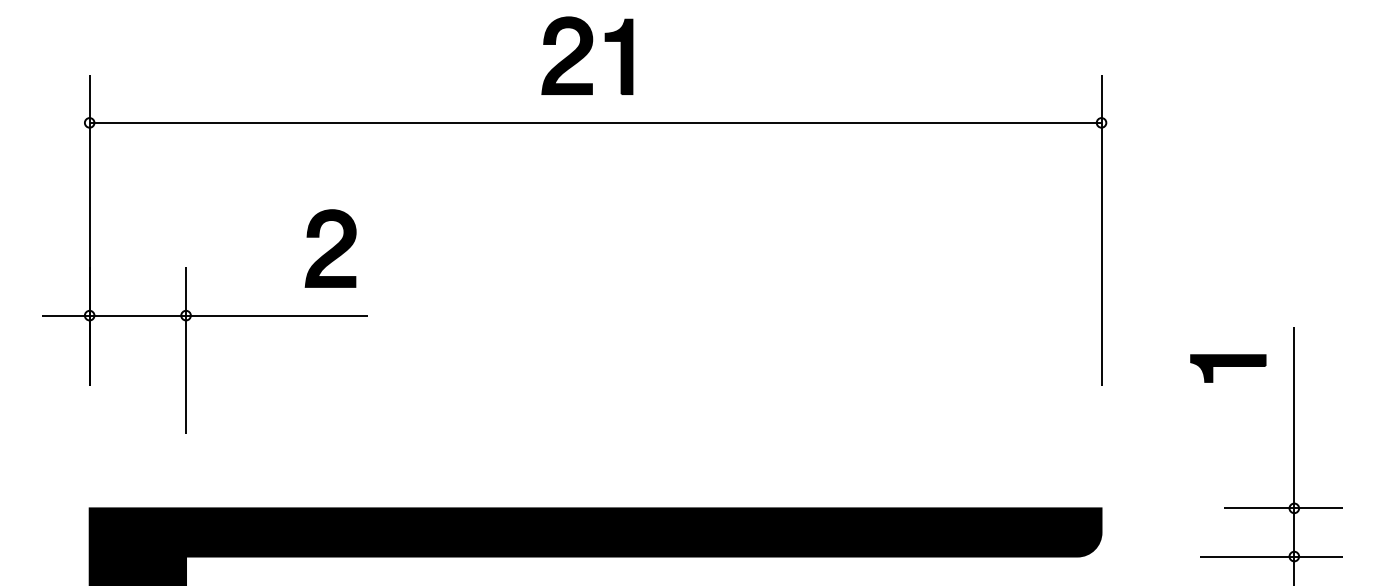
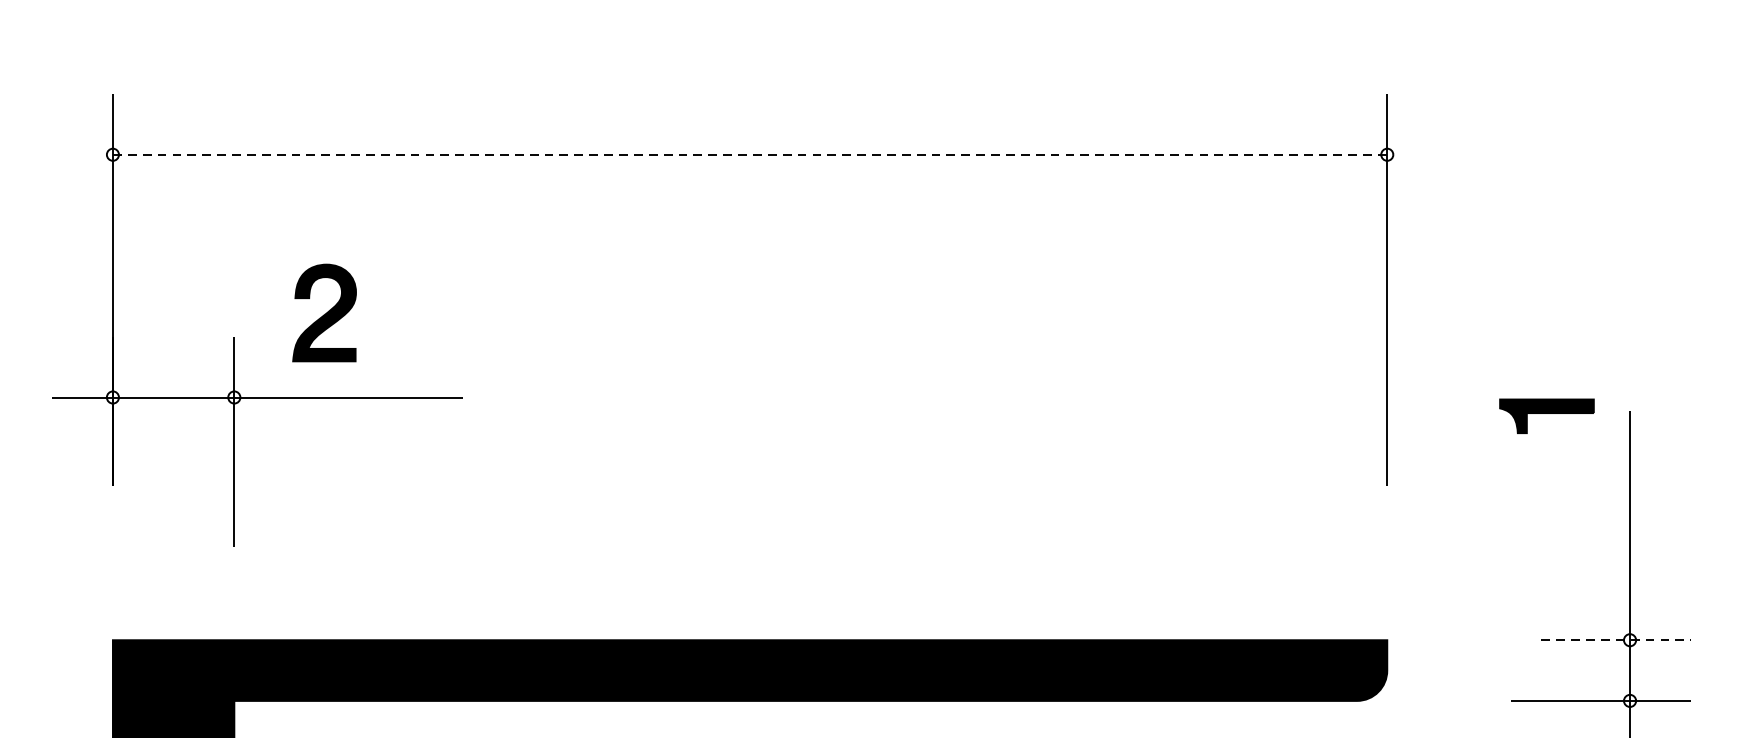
part: (587, 55) -> (739, 69), removed
line: (595, 122) -> (749, 154), solid -> dashed
part: (330, 248) -> (324, 312), moved
part: (1228, 368) -> (1547, 416), moved
line: (1283, 508) -> (1616, 640), solid -> dashed

